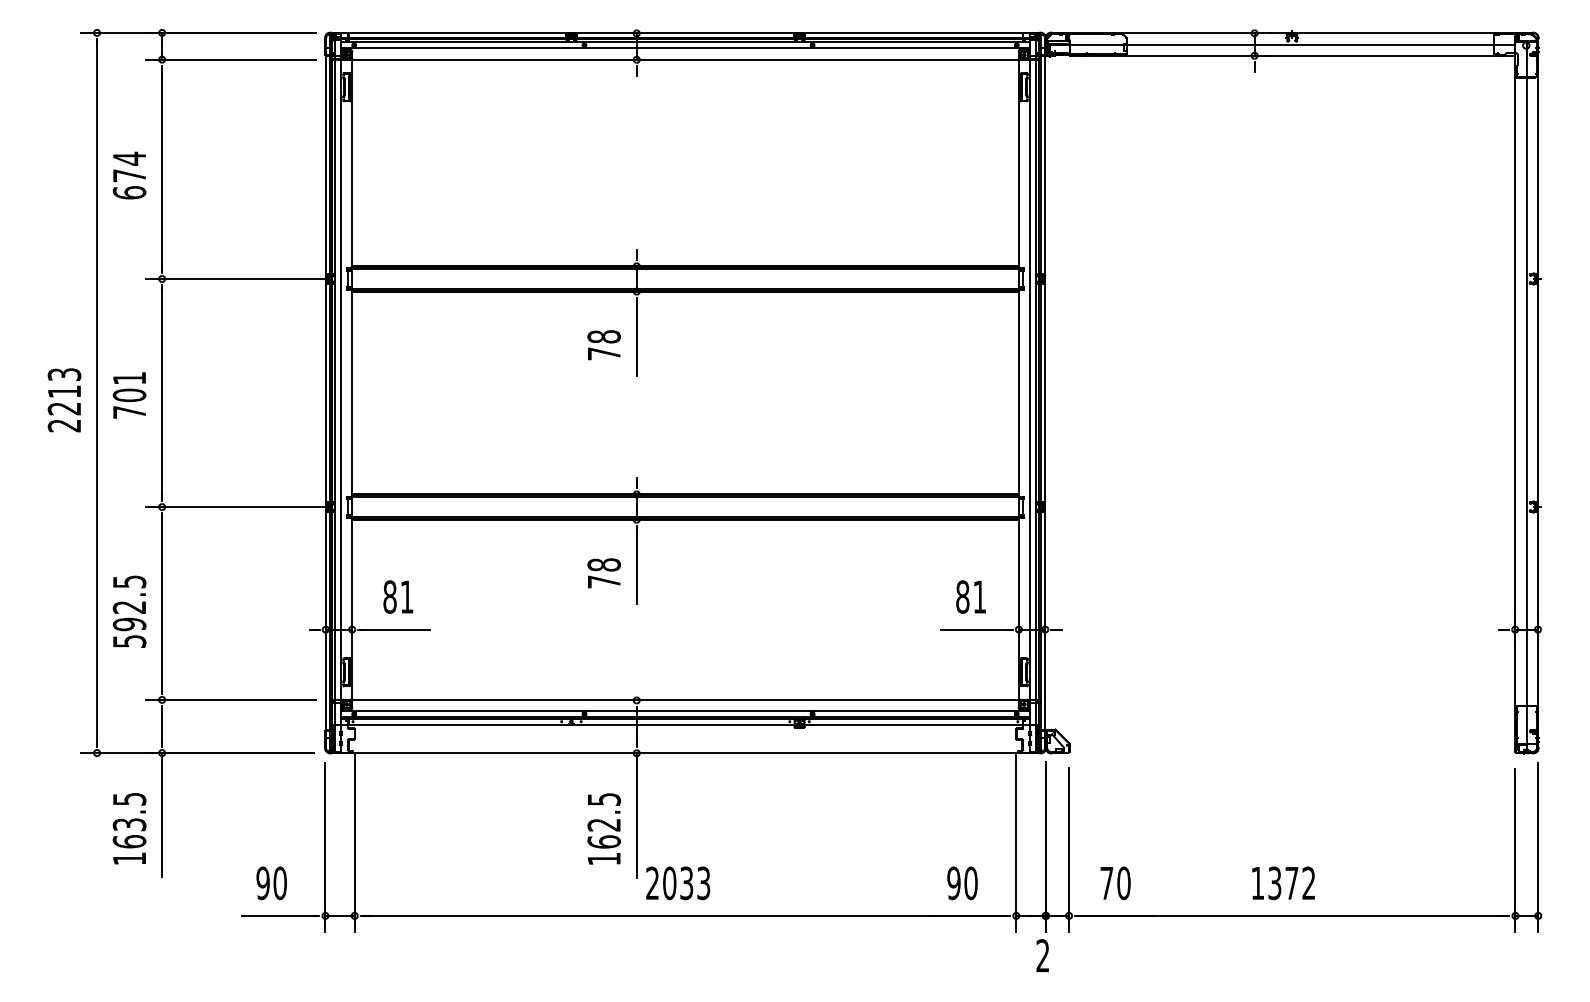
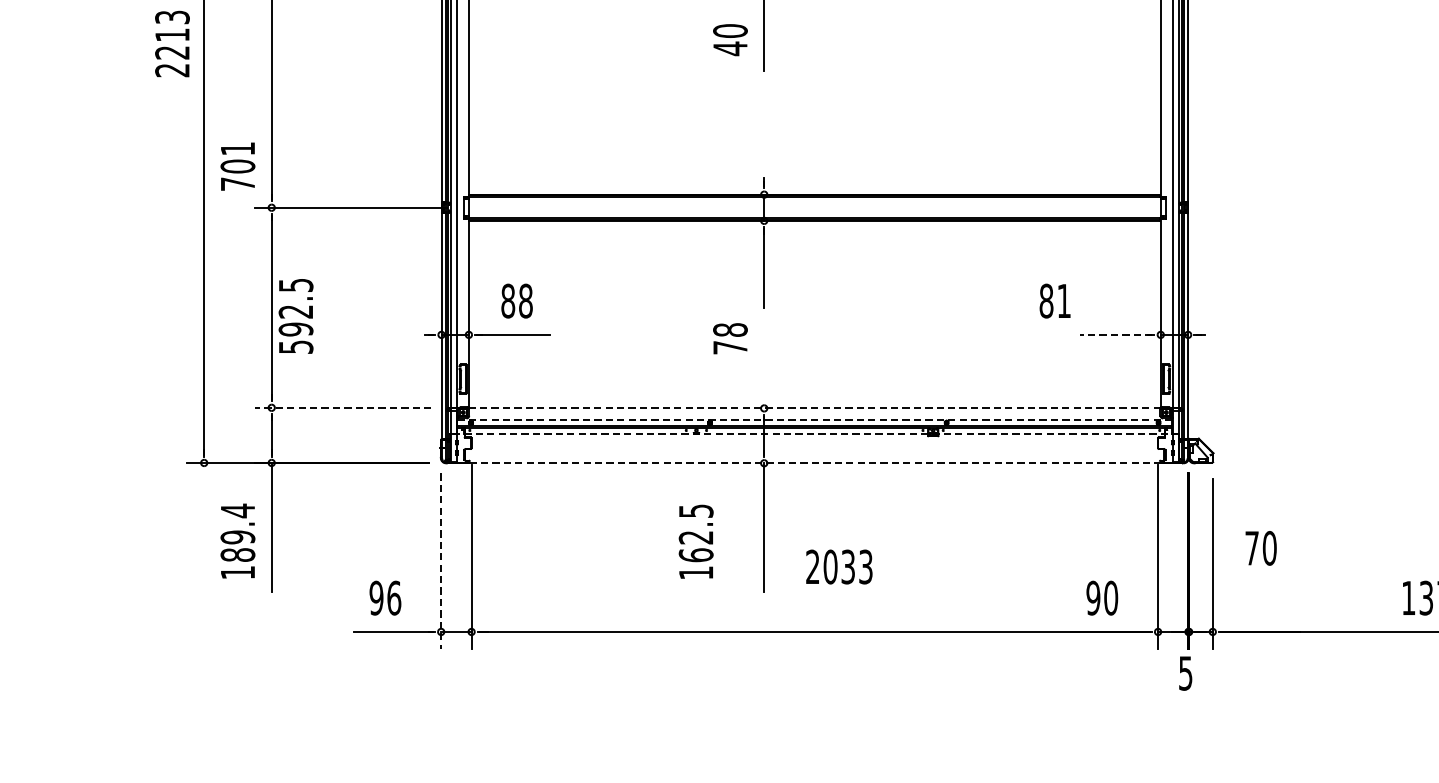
text: (603, 345) -> (729, 40), 78 -> 40
text: (129, 395) -> (237, 166), moved
text: (64, 400) -> (172, 44), moved
text: (603, 573) -> (729, 338), moved
text: (406, 596) -> (525, 300), 81 -> 88
text: (970, 596) -> (1054, 300), moved
text: (129, 611) -> (295, 316), moved
line: (975, 629) -> (1115, 334), solid -> dashed
line: (230, 699) -> (342, 407), solid -> dashed
line: (685, 699) -> (814, 407), solid -> dashed
line: (685, 711) -> (814, 419), solid -> dashed
line: (685, 725) -> (814, 434), solid -> dashed
line: (685, 752) -> (814, 462), solid -> dashed
text: (129, 820) -> (237, 532), 163.5 -> 189.4
text: (603, 828) -> (695, 541), moved
line: (325, 847) -> (441, 560), solid -> dashed
text: (280, 882) -> (394, 597), 90 -> 96
text: (678, 883) -> (839, 567), moved
text: (1115, 883) -> (1261, 548), moved
text: (1042, 955) -> (1185, 673), 2 -> 5

